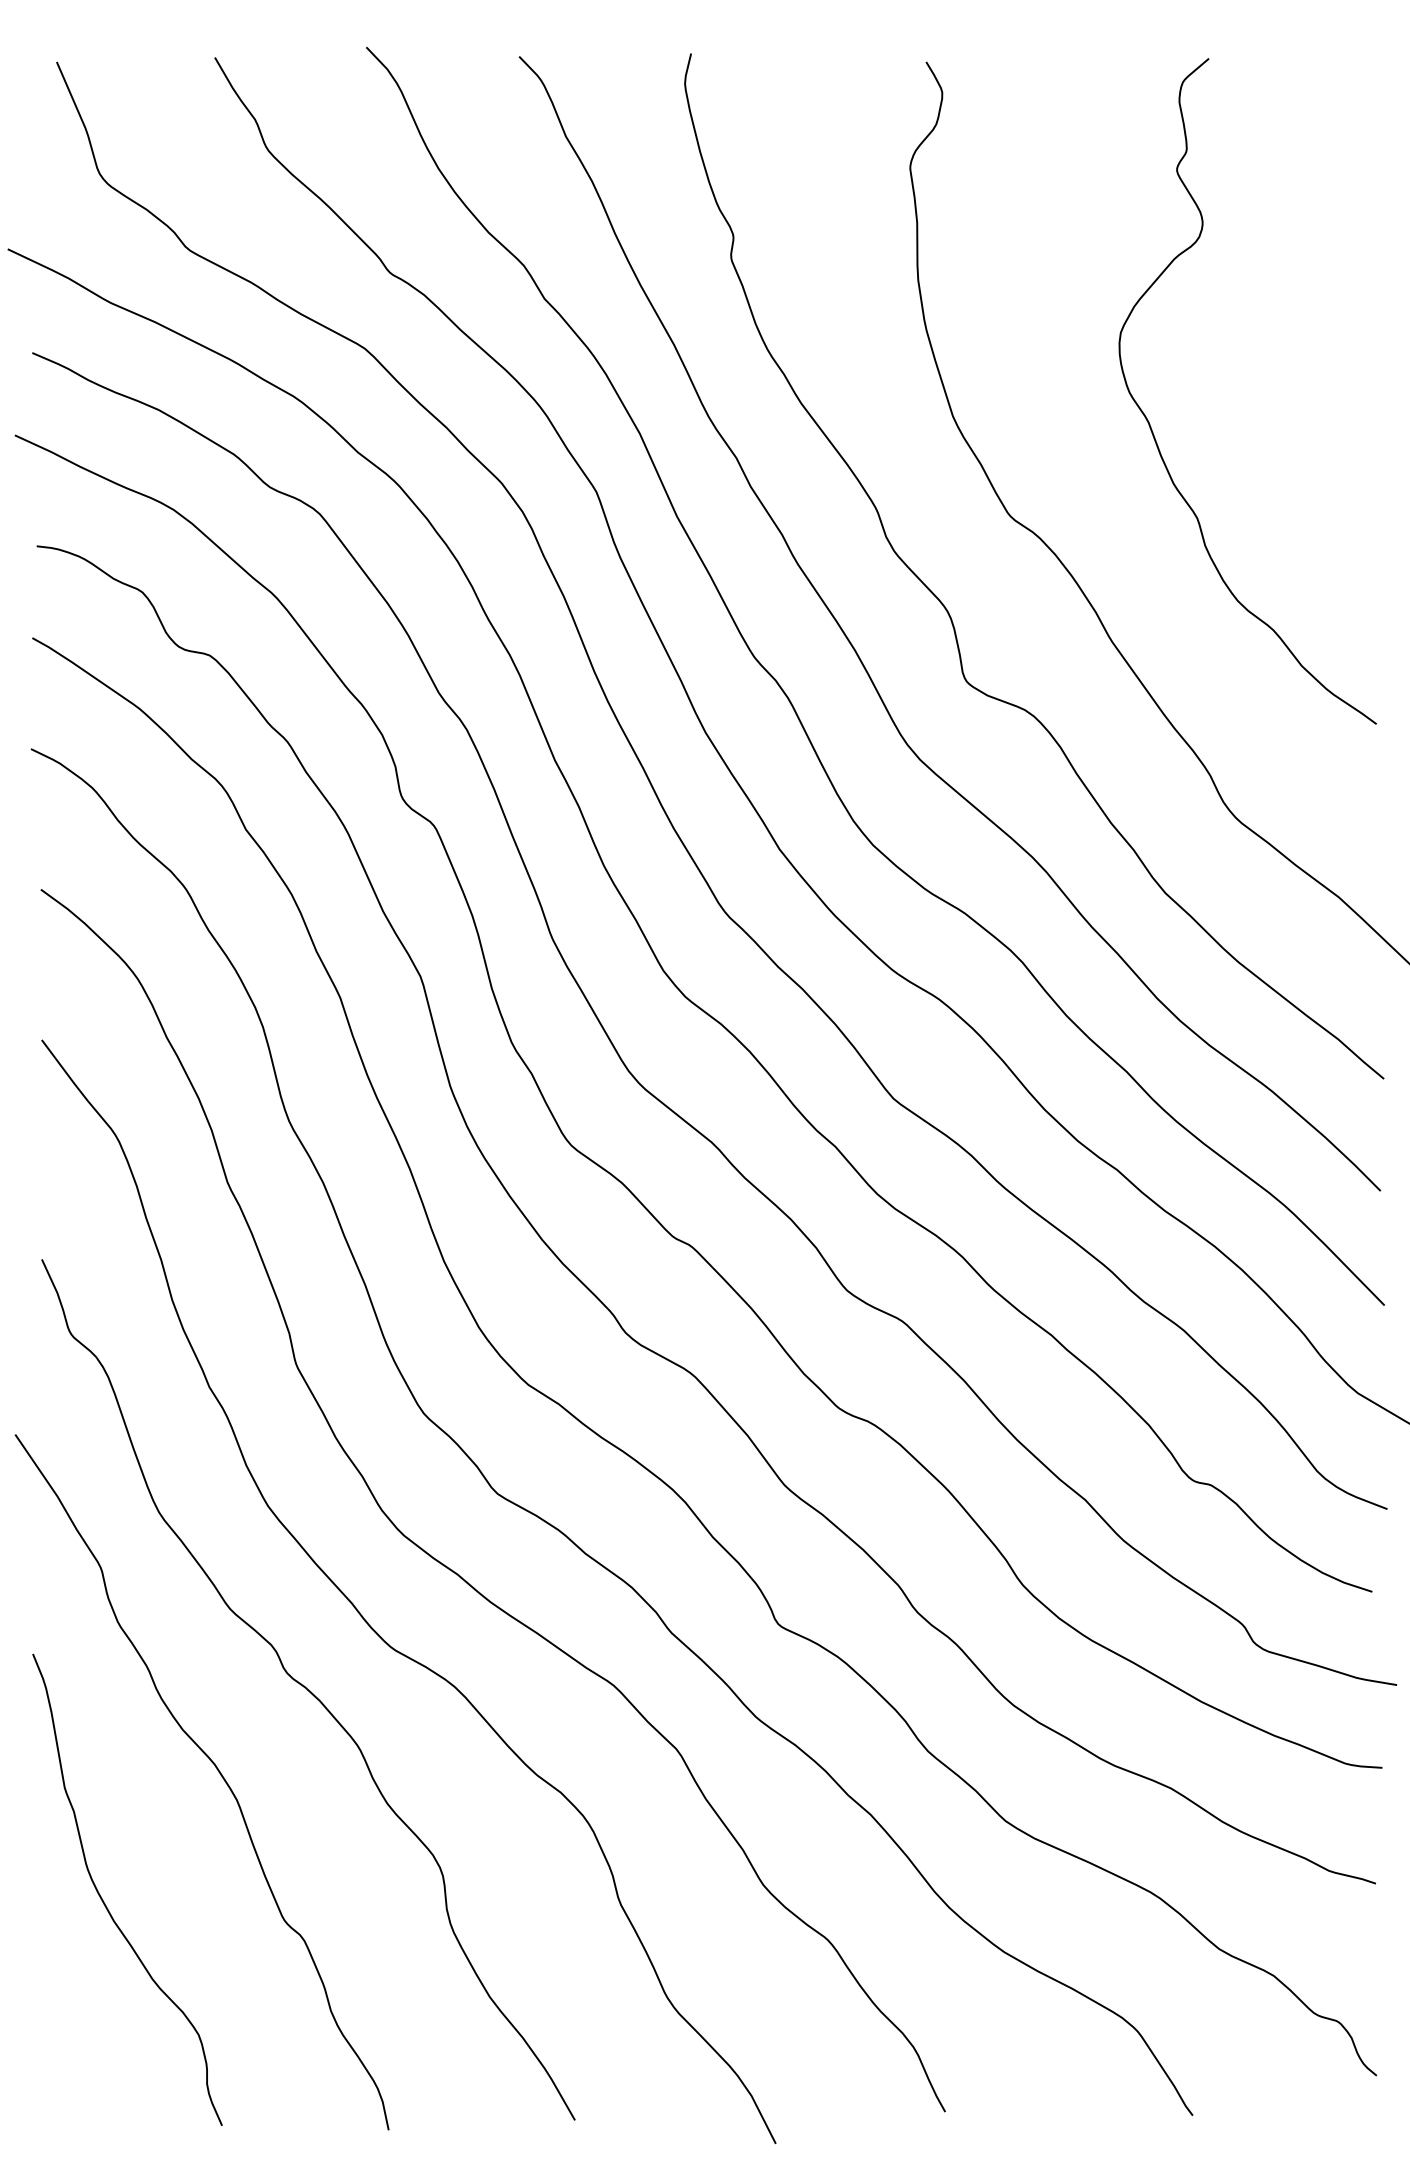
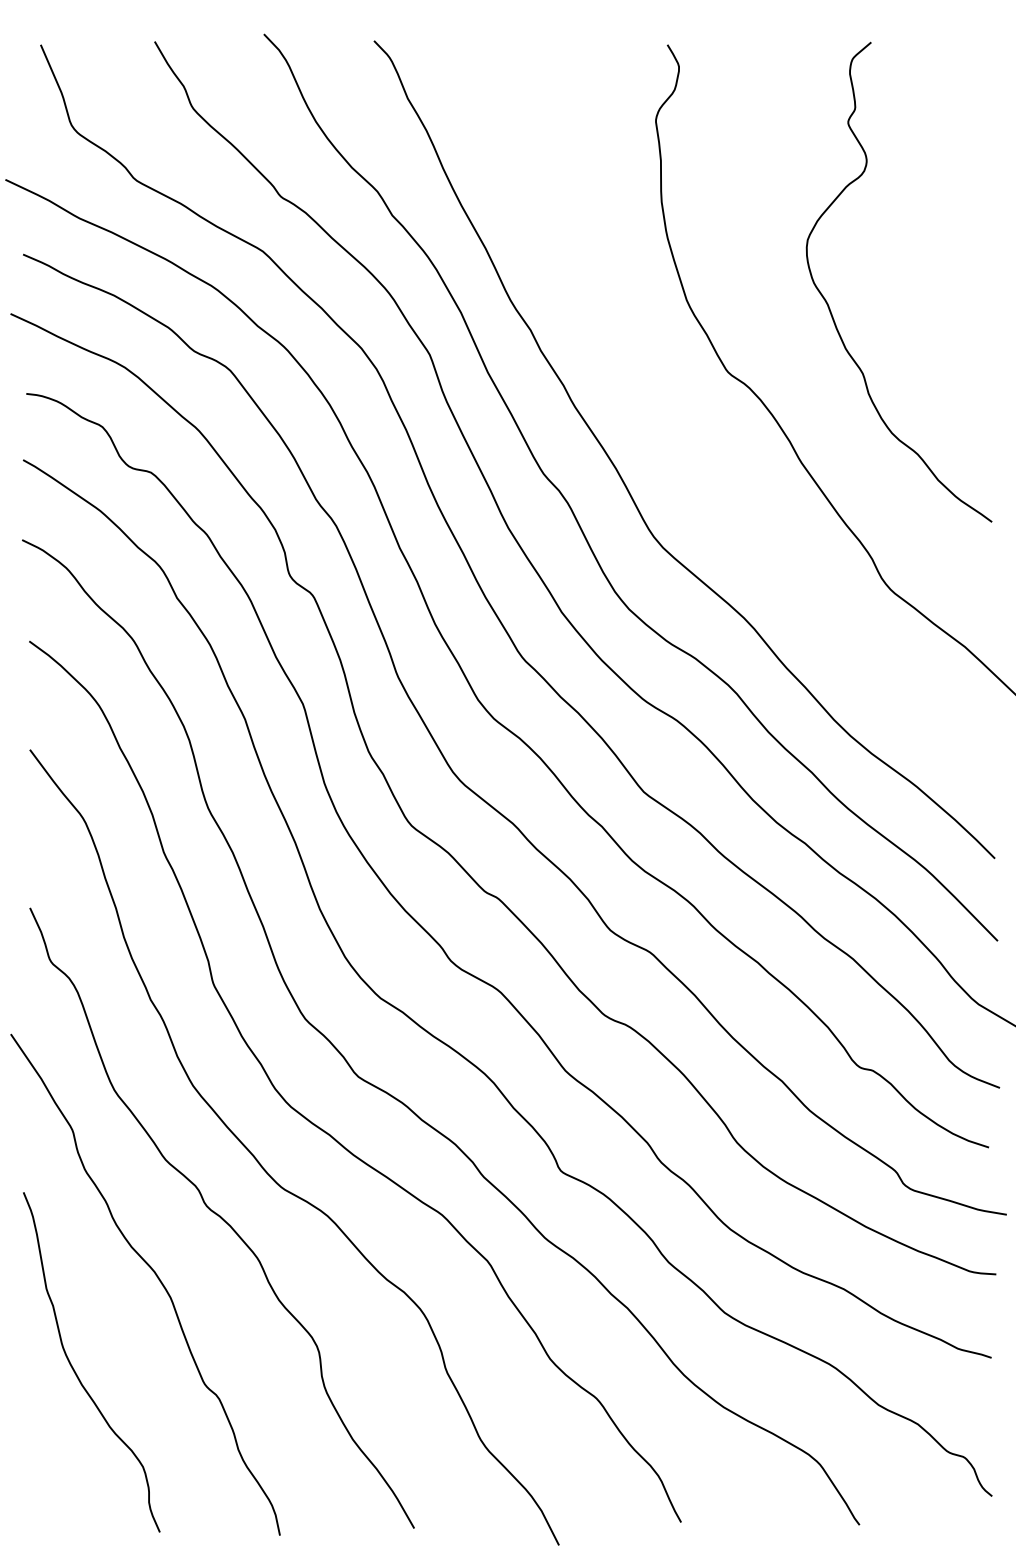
curve: (948, 609) -> (683, 439), removed

